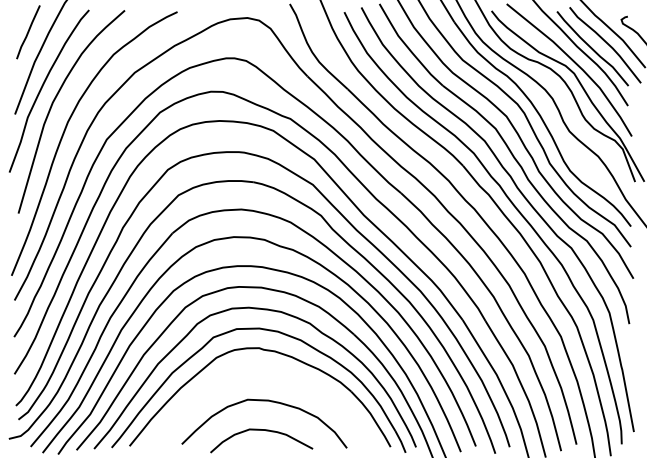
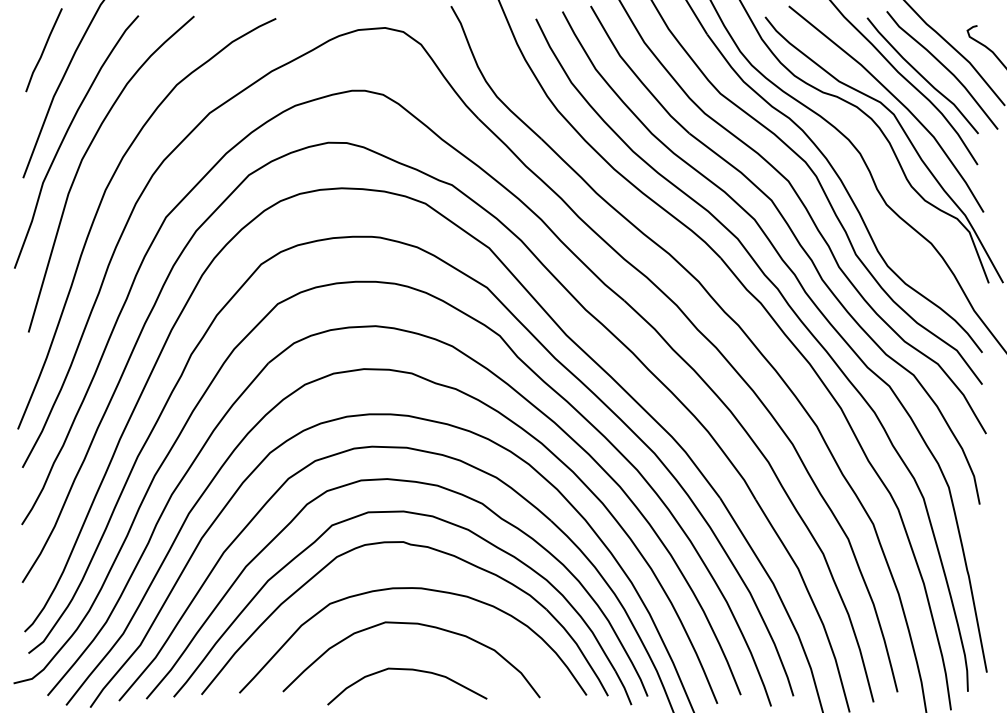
curve: (272, 379) -> (424, 590), added

